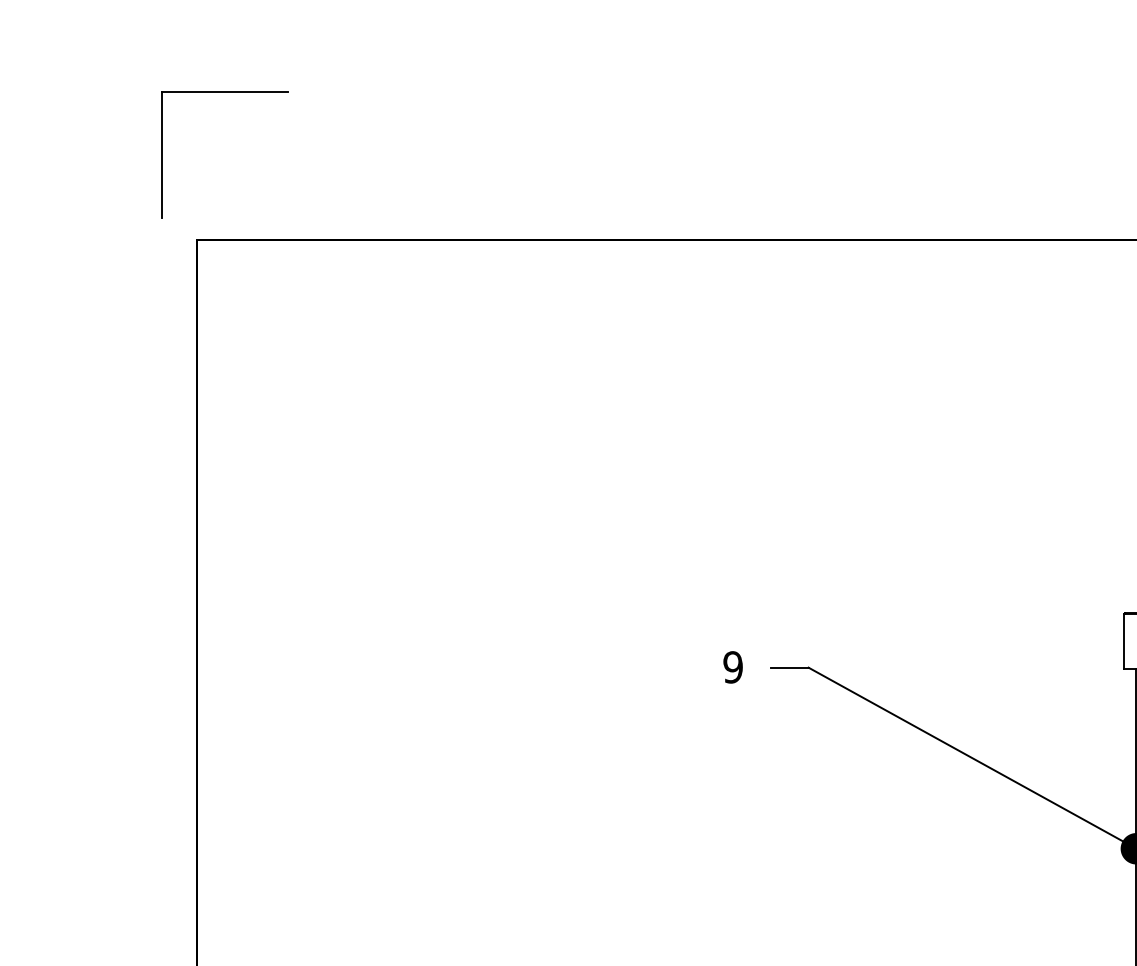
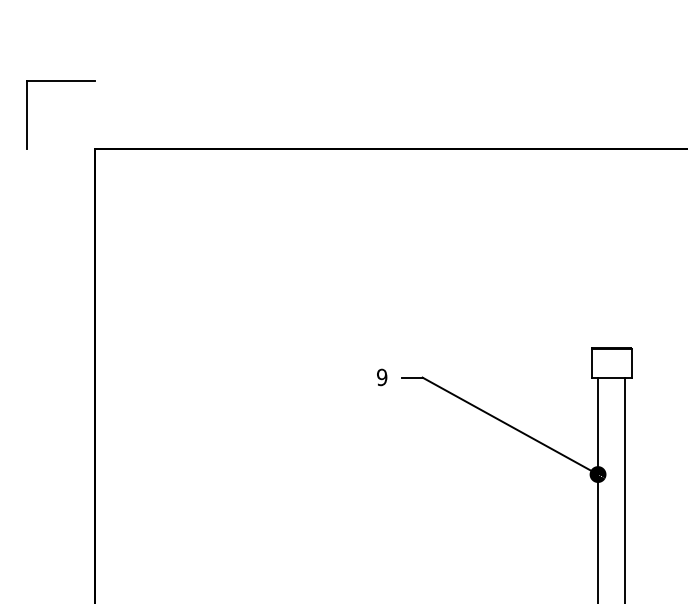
part: (223, 92) -> (60, 81), moved

